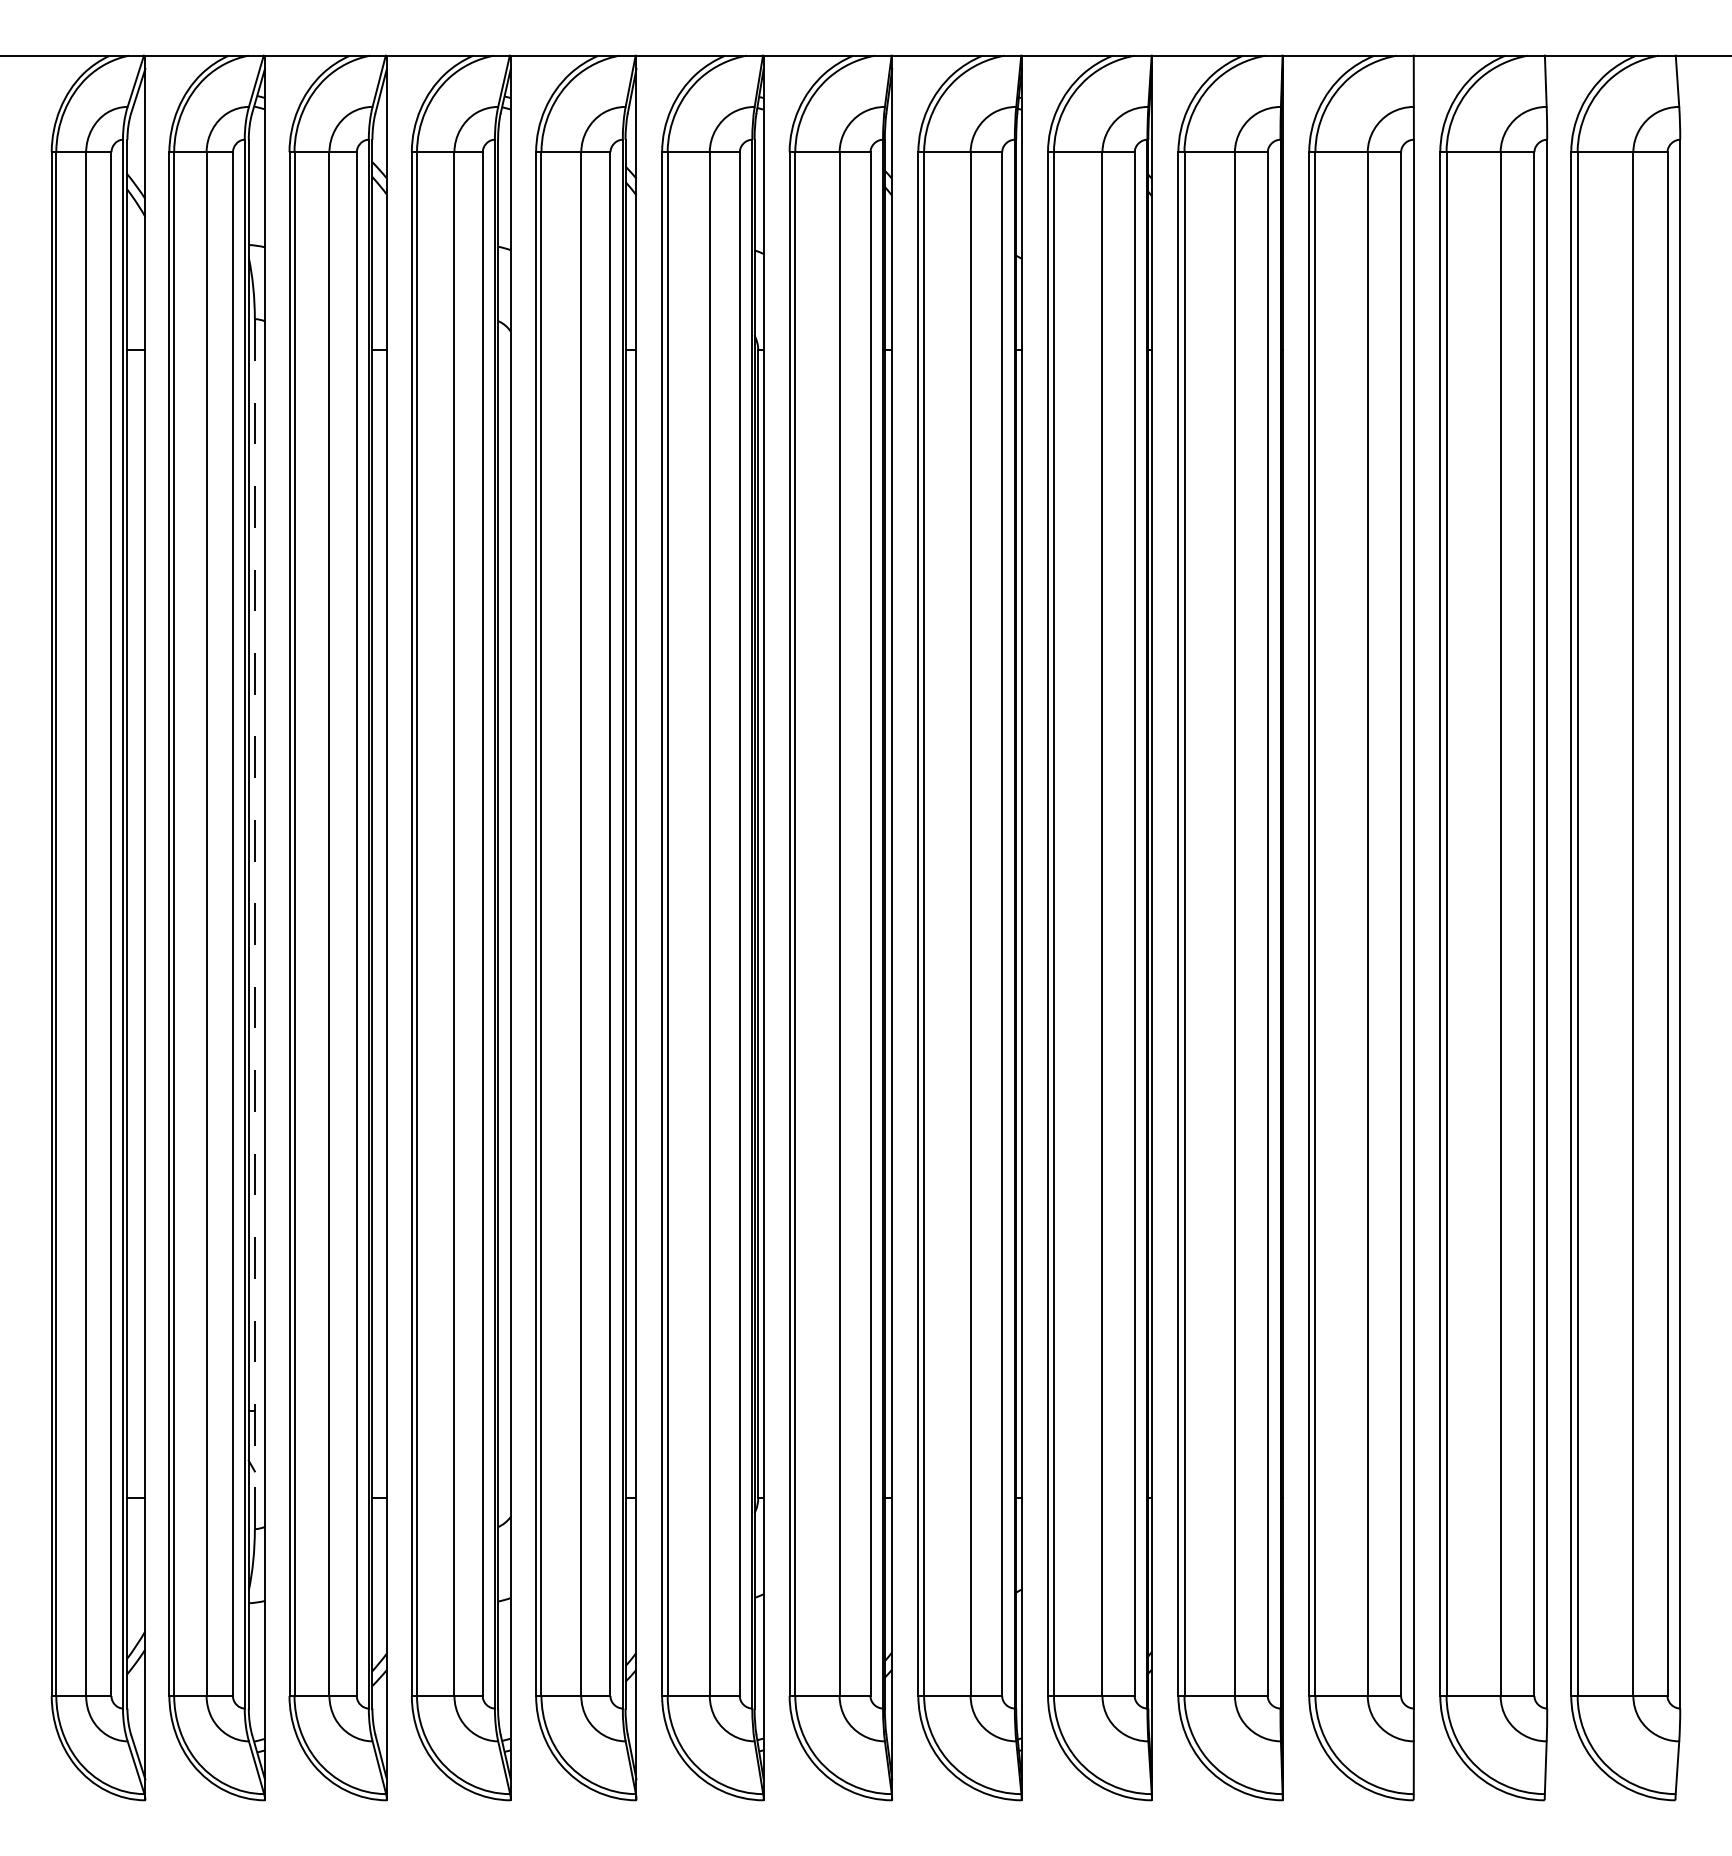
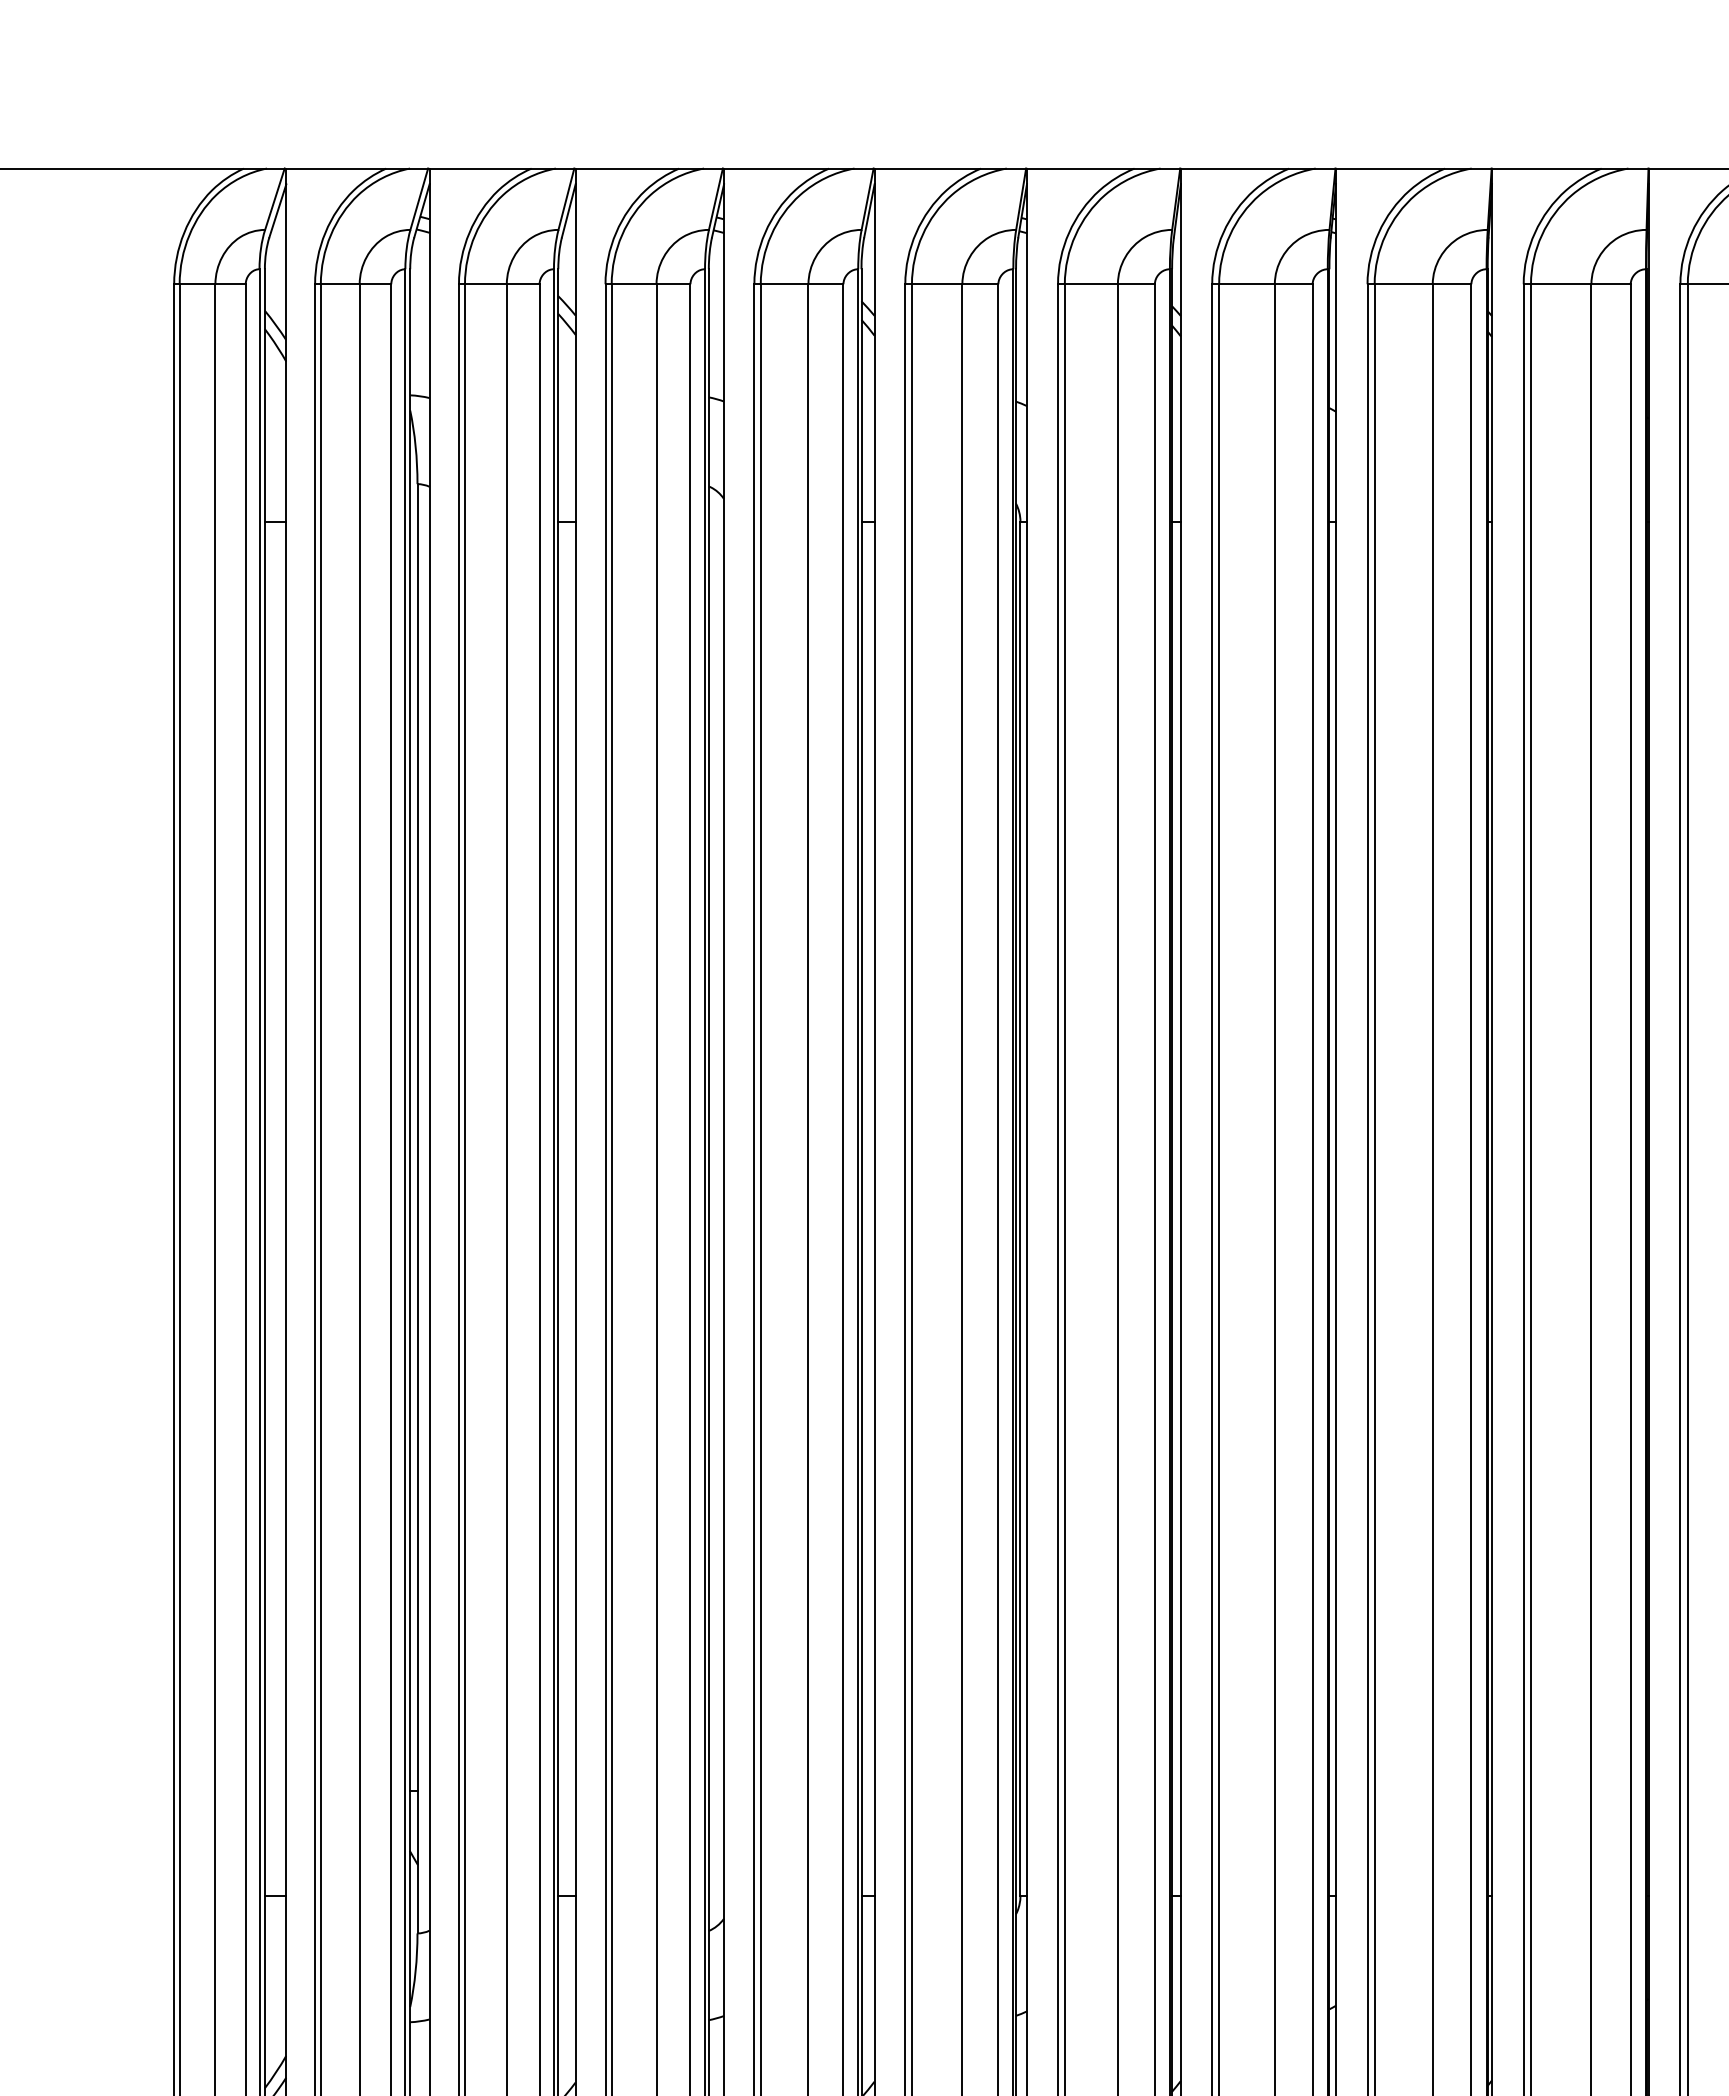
line: (254, 924) -> (417, 1209), dashed -> solid

